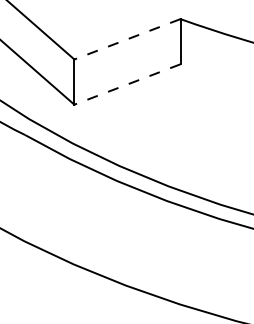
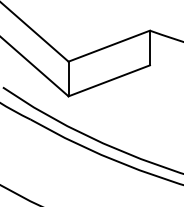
line: (127, 39) -> (109, 46), dashed -> solid
line: (127, 84) -> (109, 80), dashed -> solid

